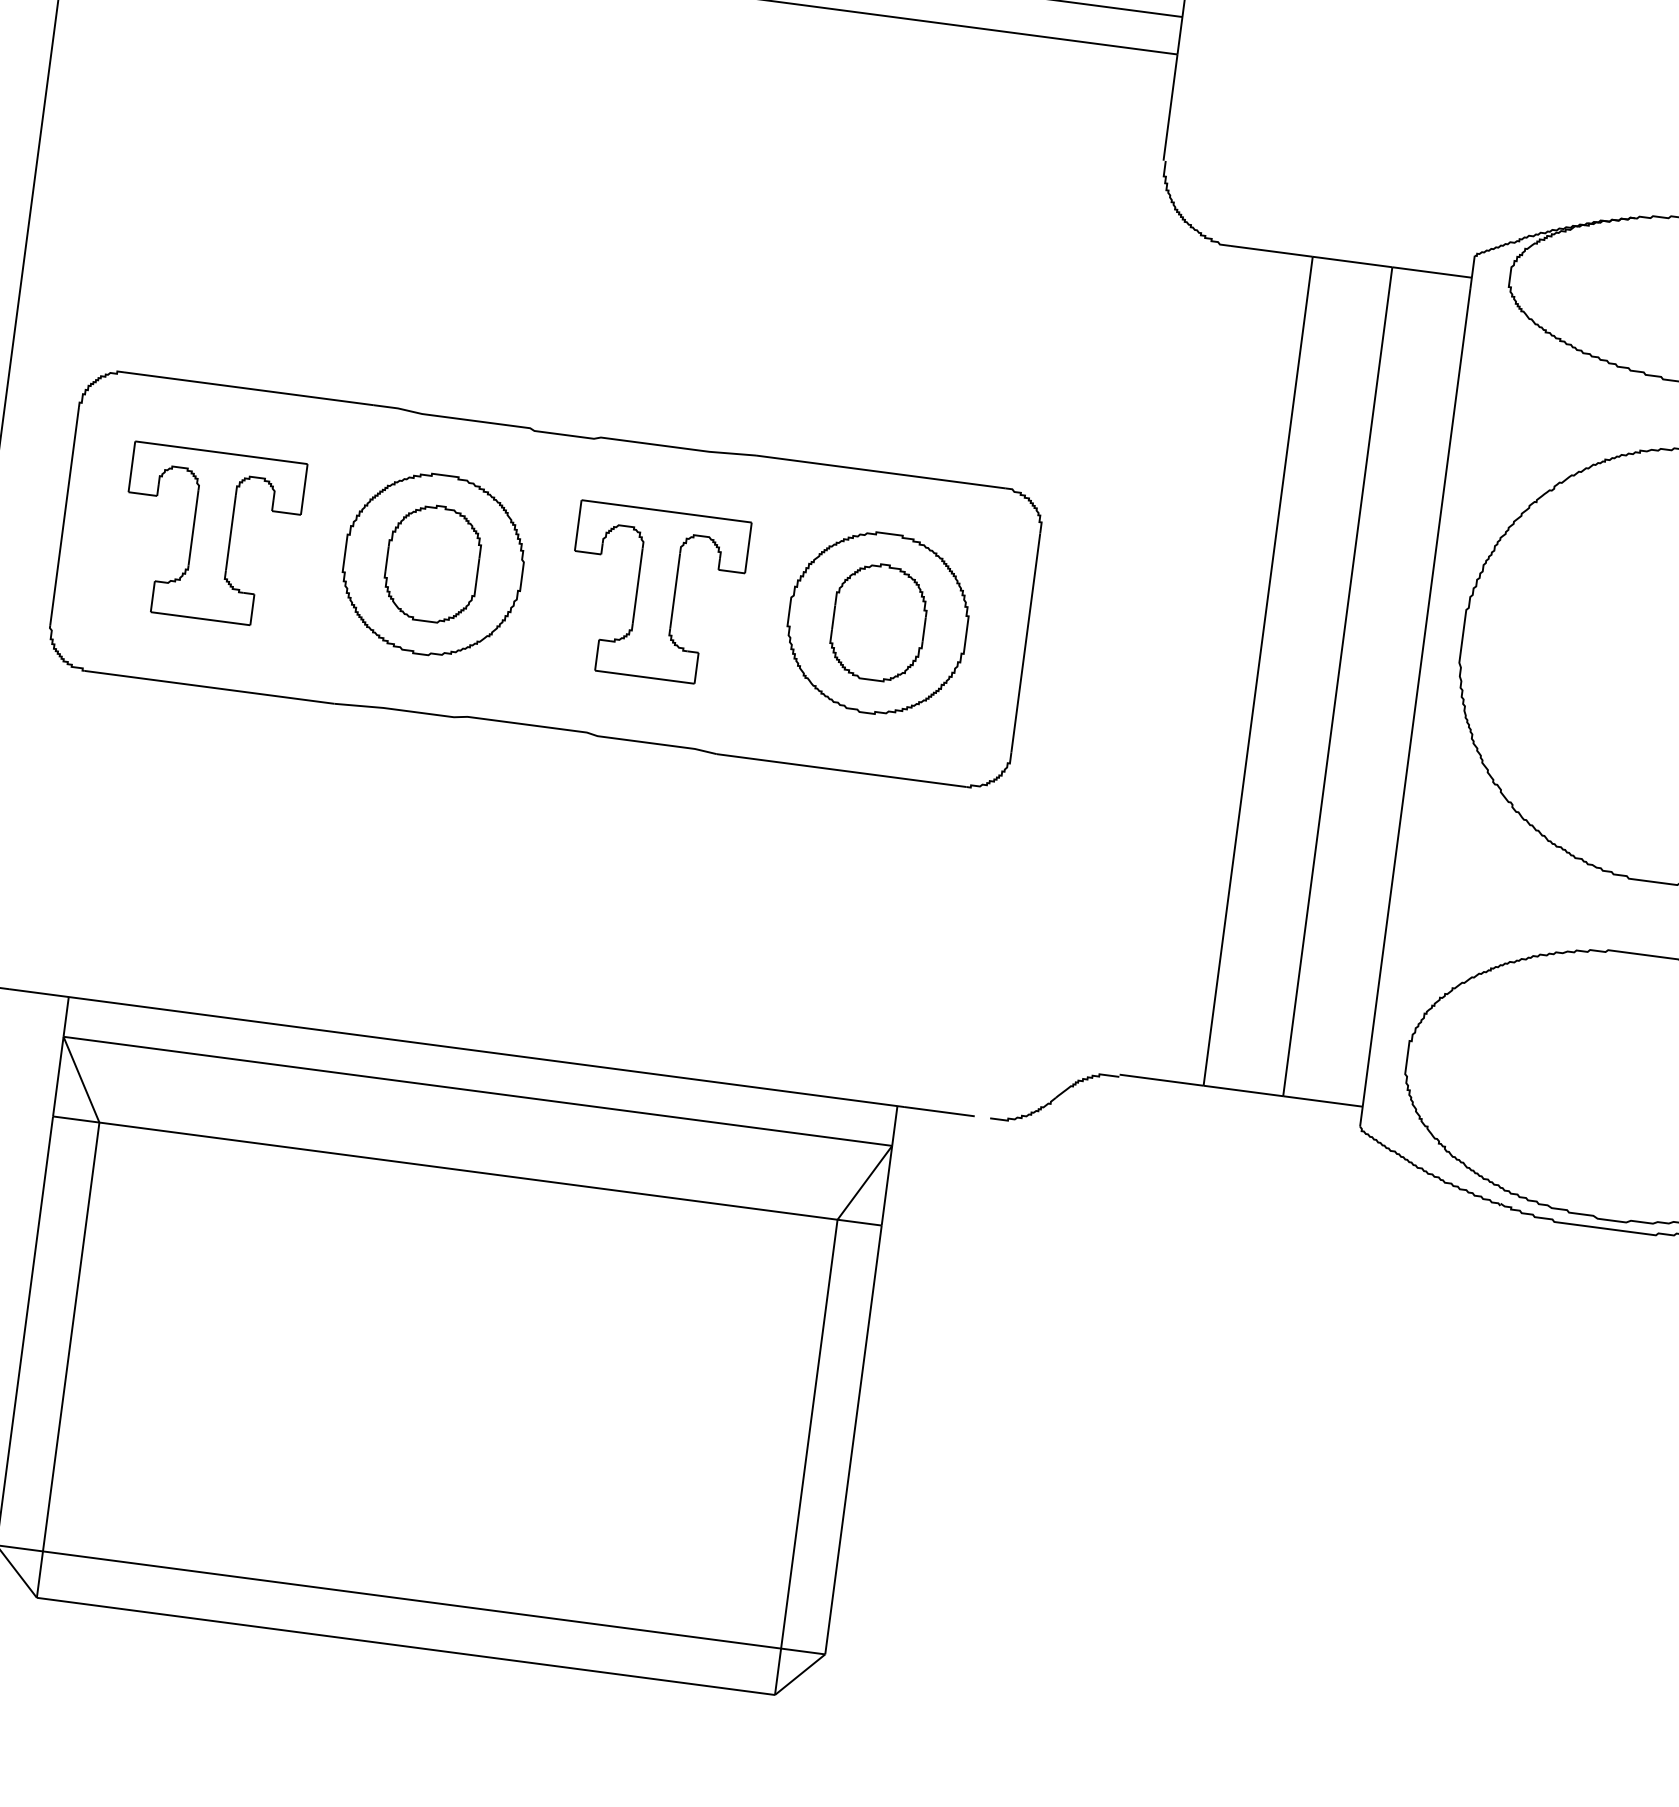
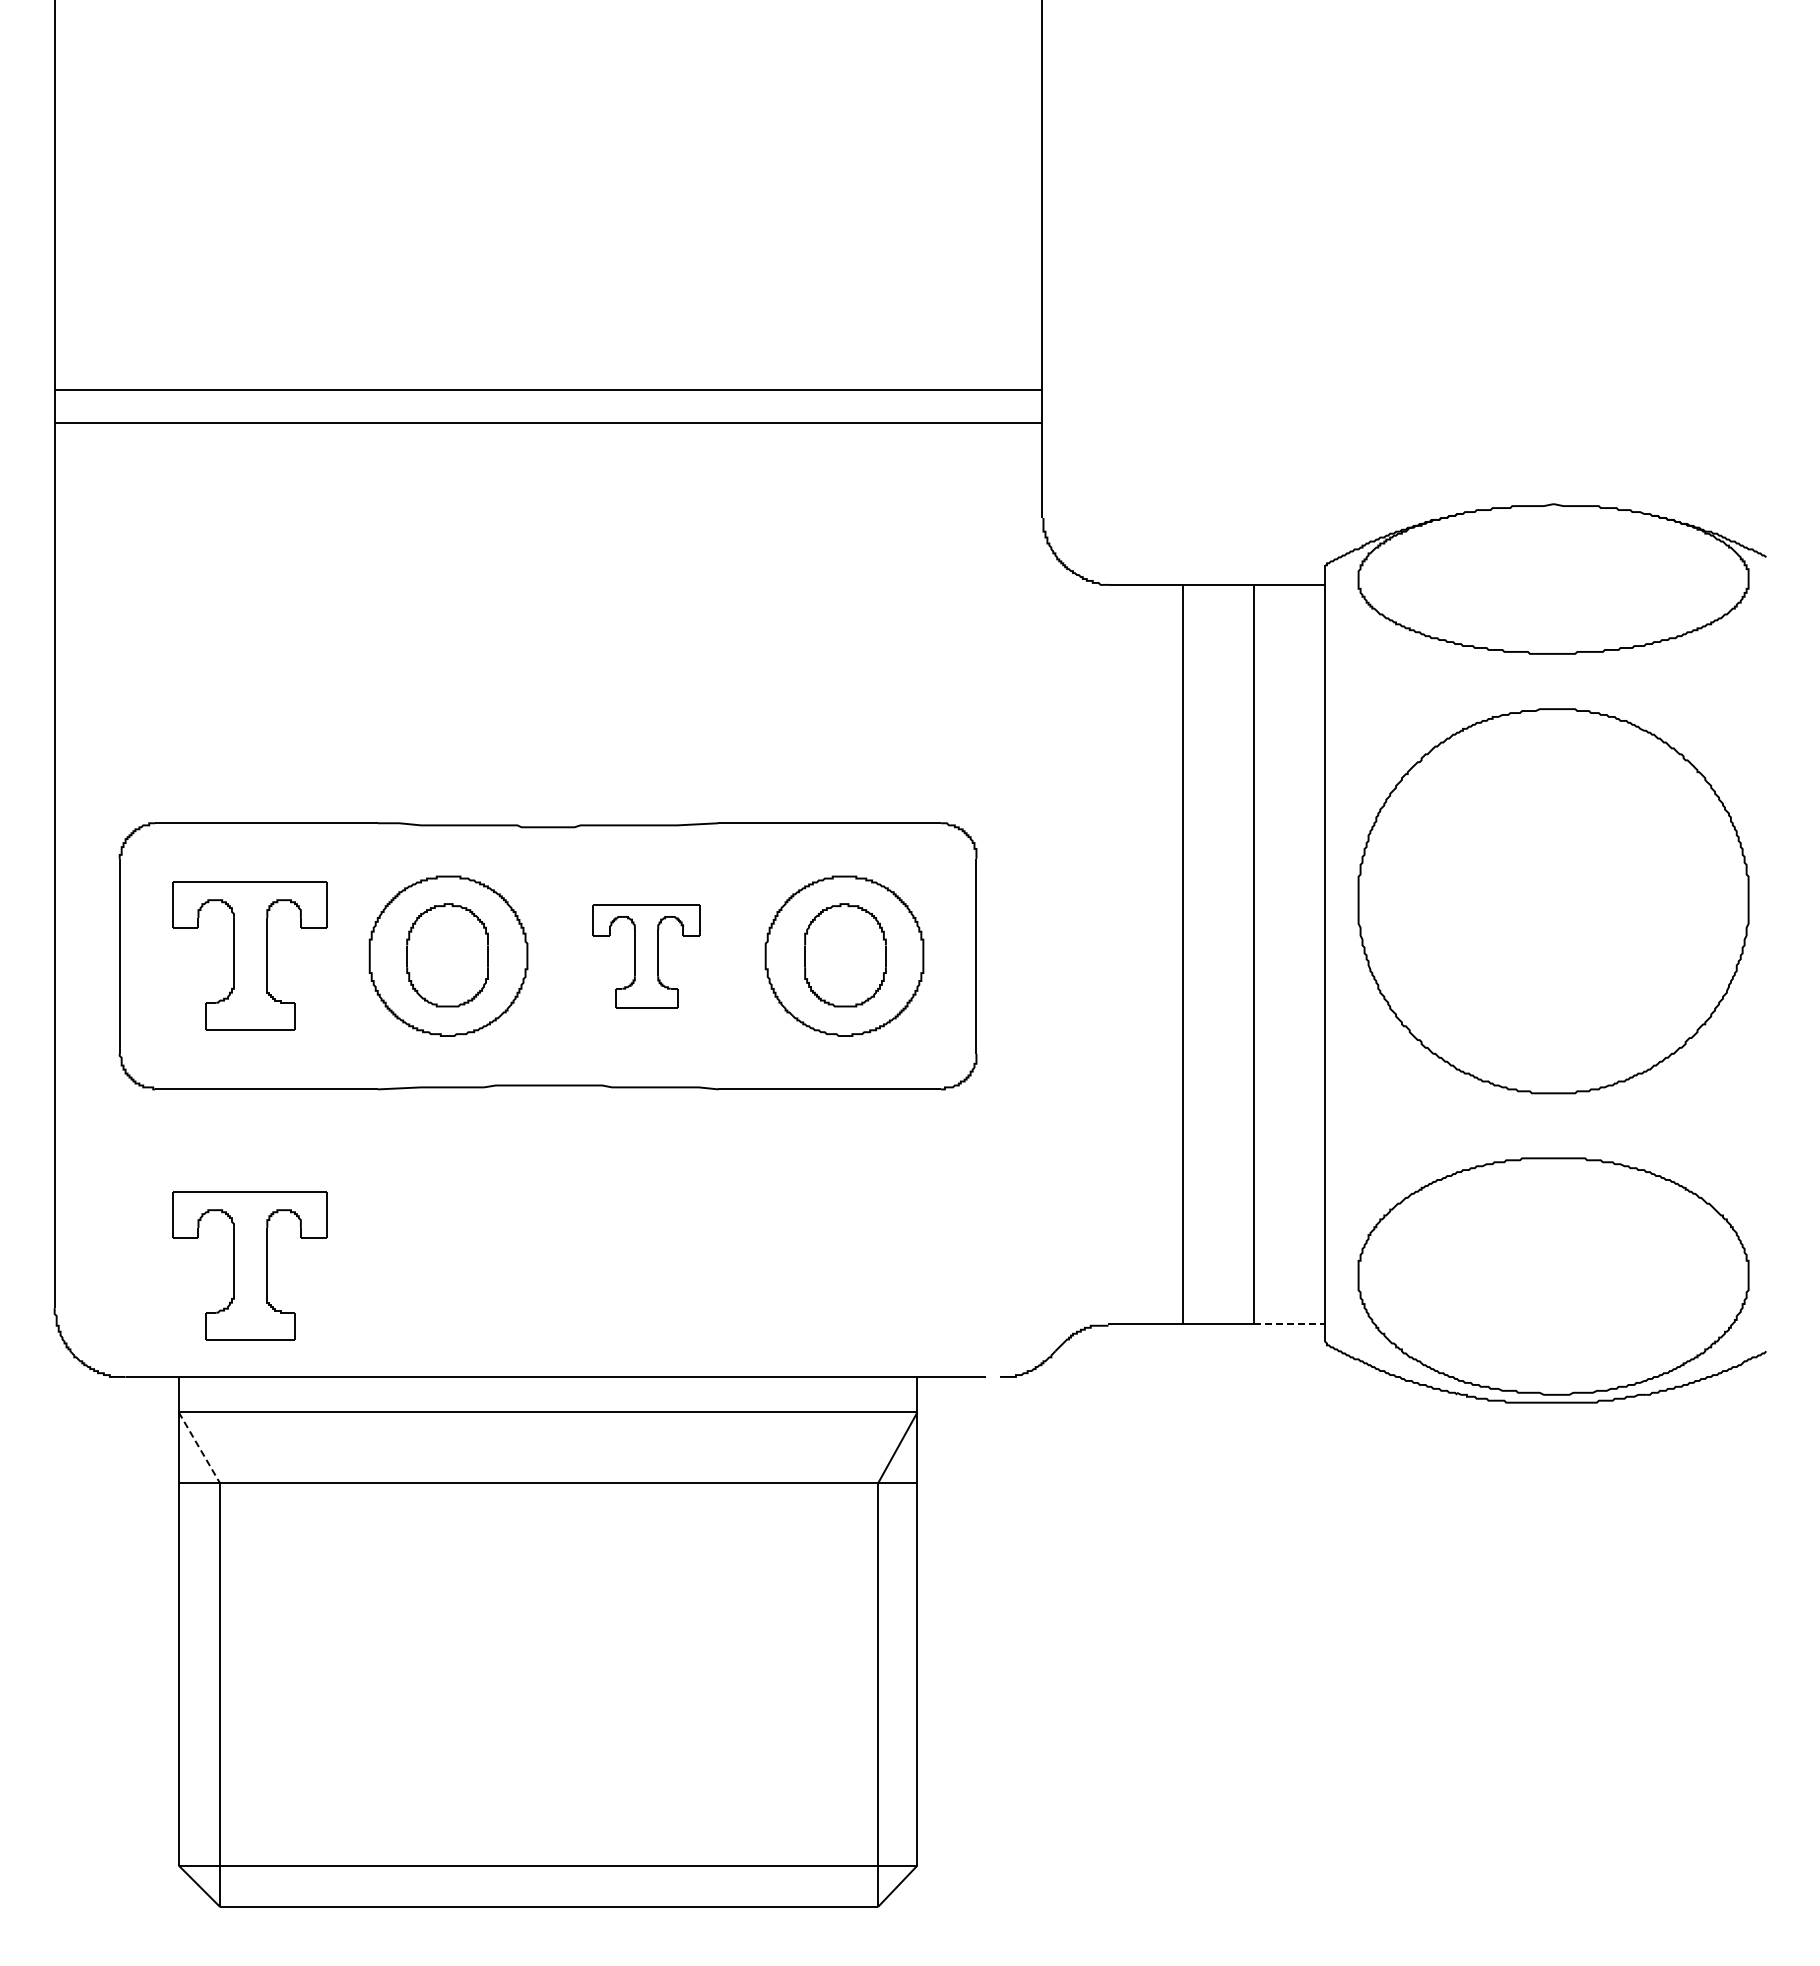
part: (655, 593) -> (646, 955), size x0.7
part: (164, 882) -> (249, 1265), added
line: (81, 1080) -> (199, 1448), solid -> dashed
line: (1323, 1101) -> (1290, 1323), solid -> dashed

